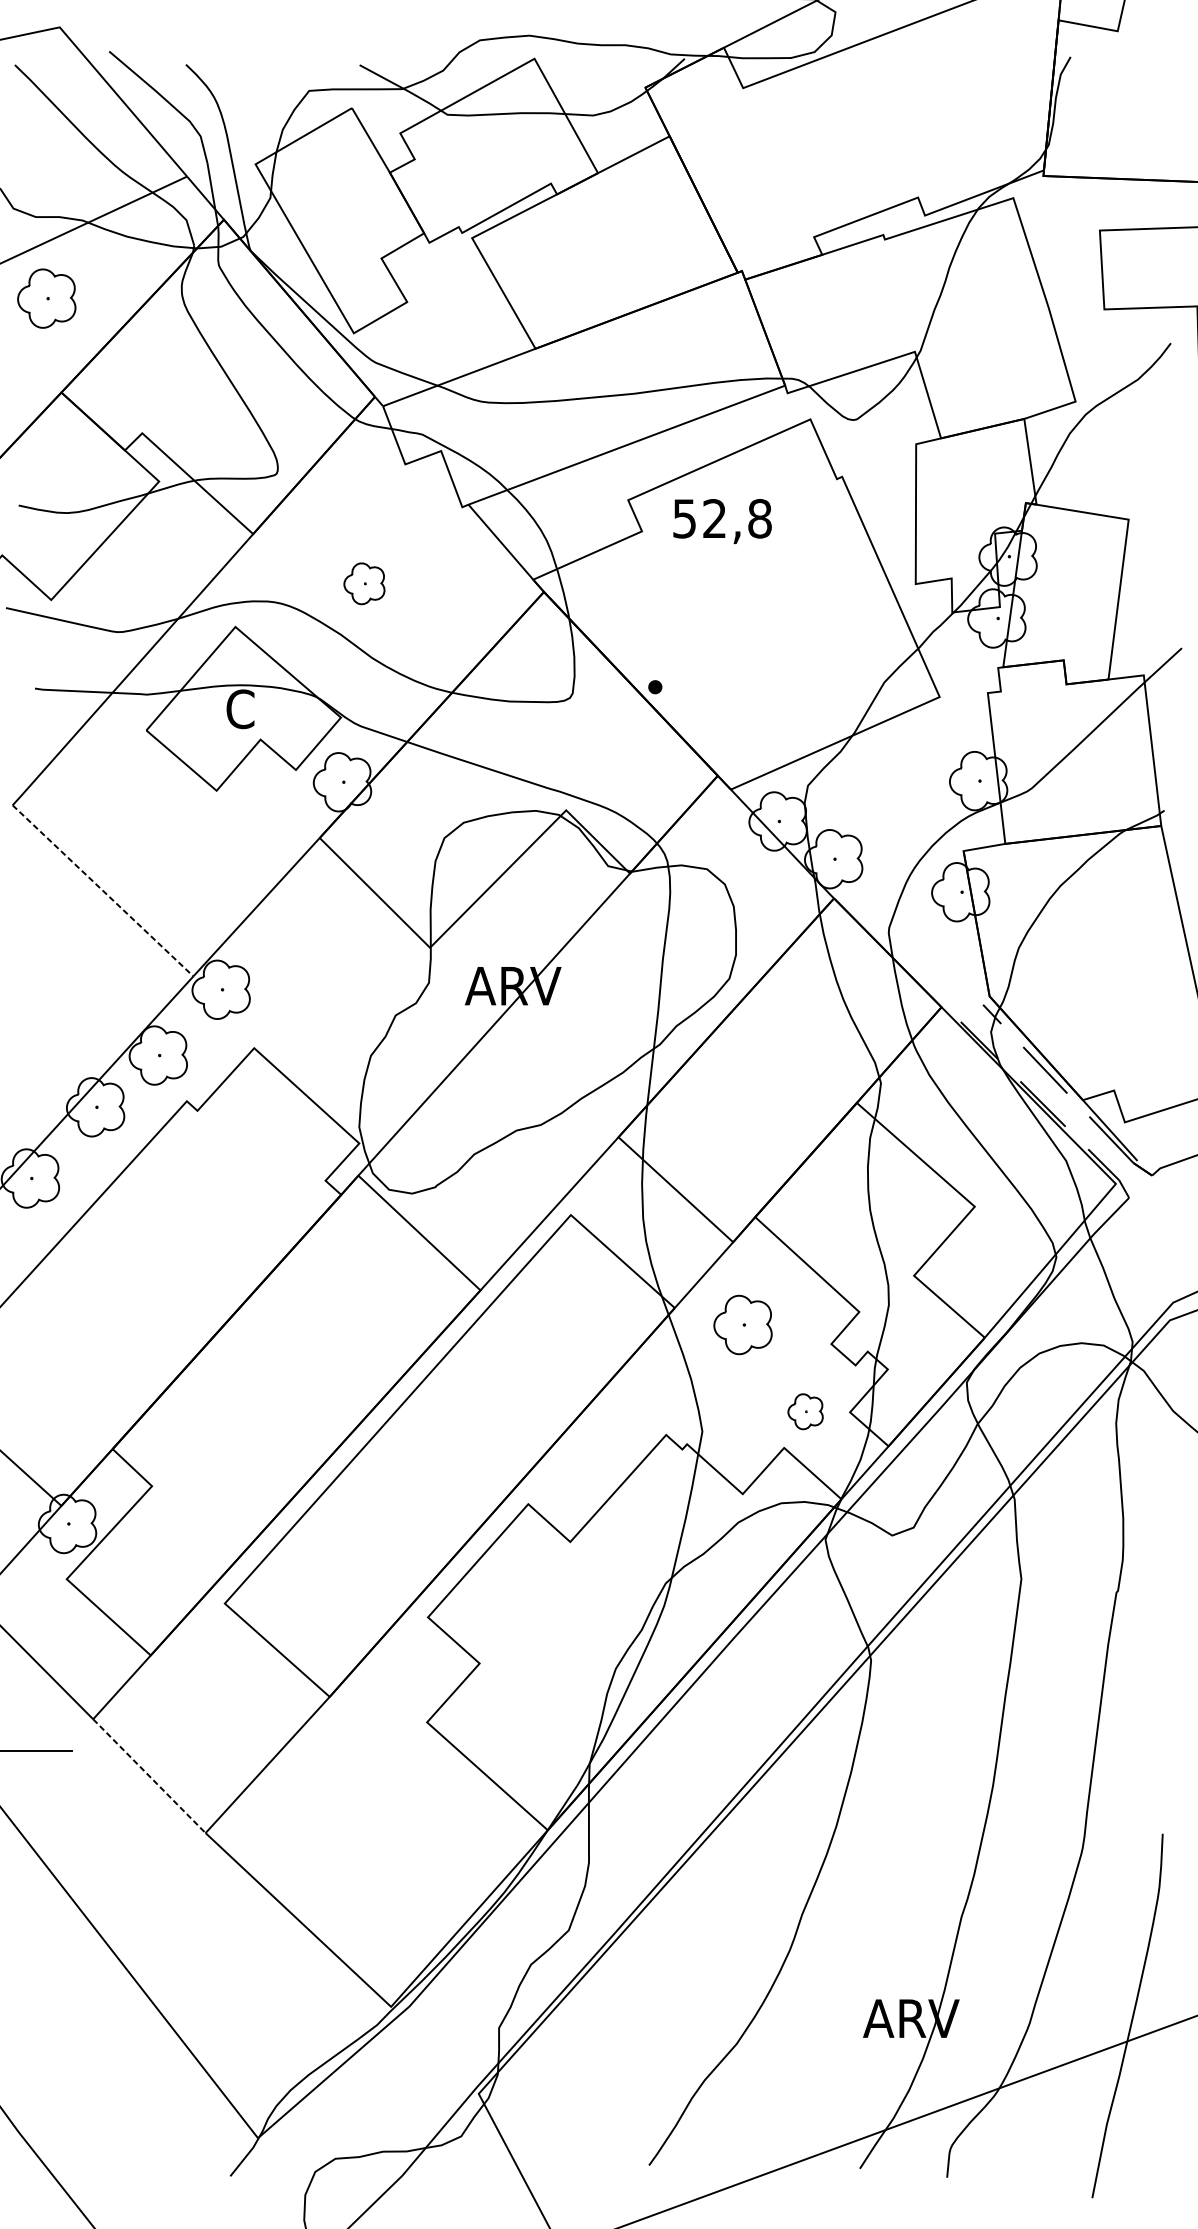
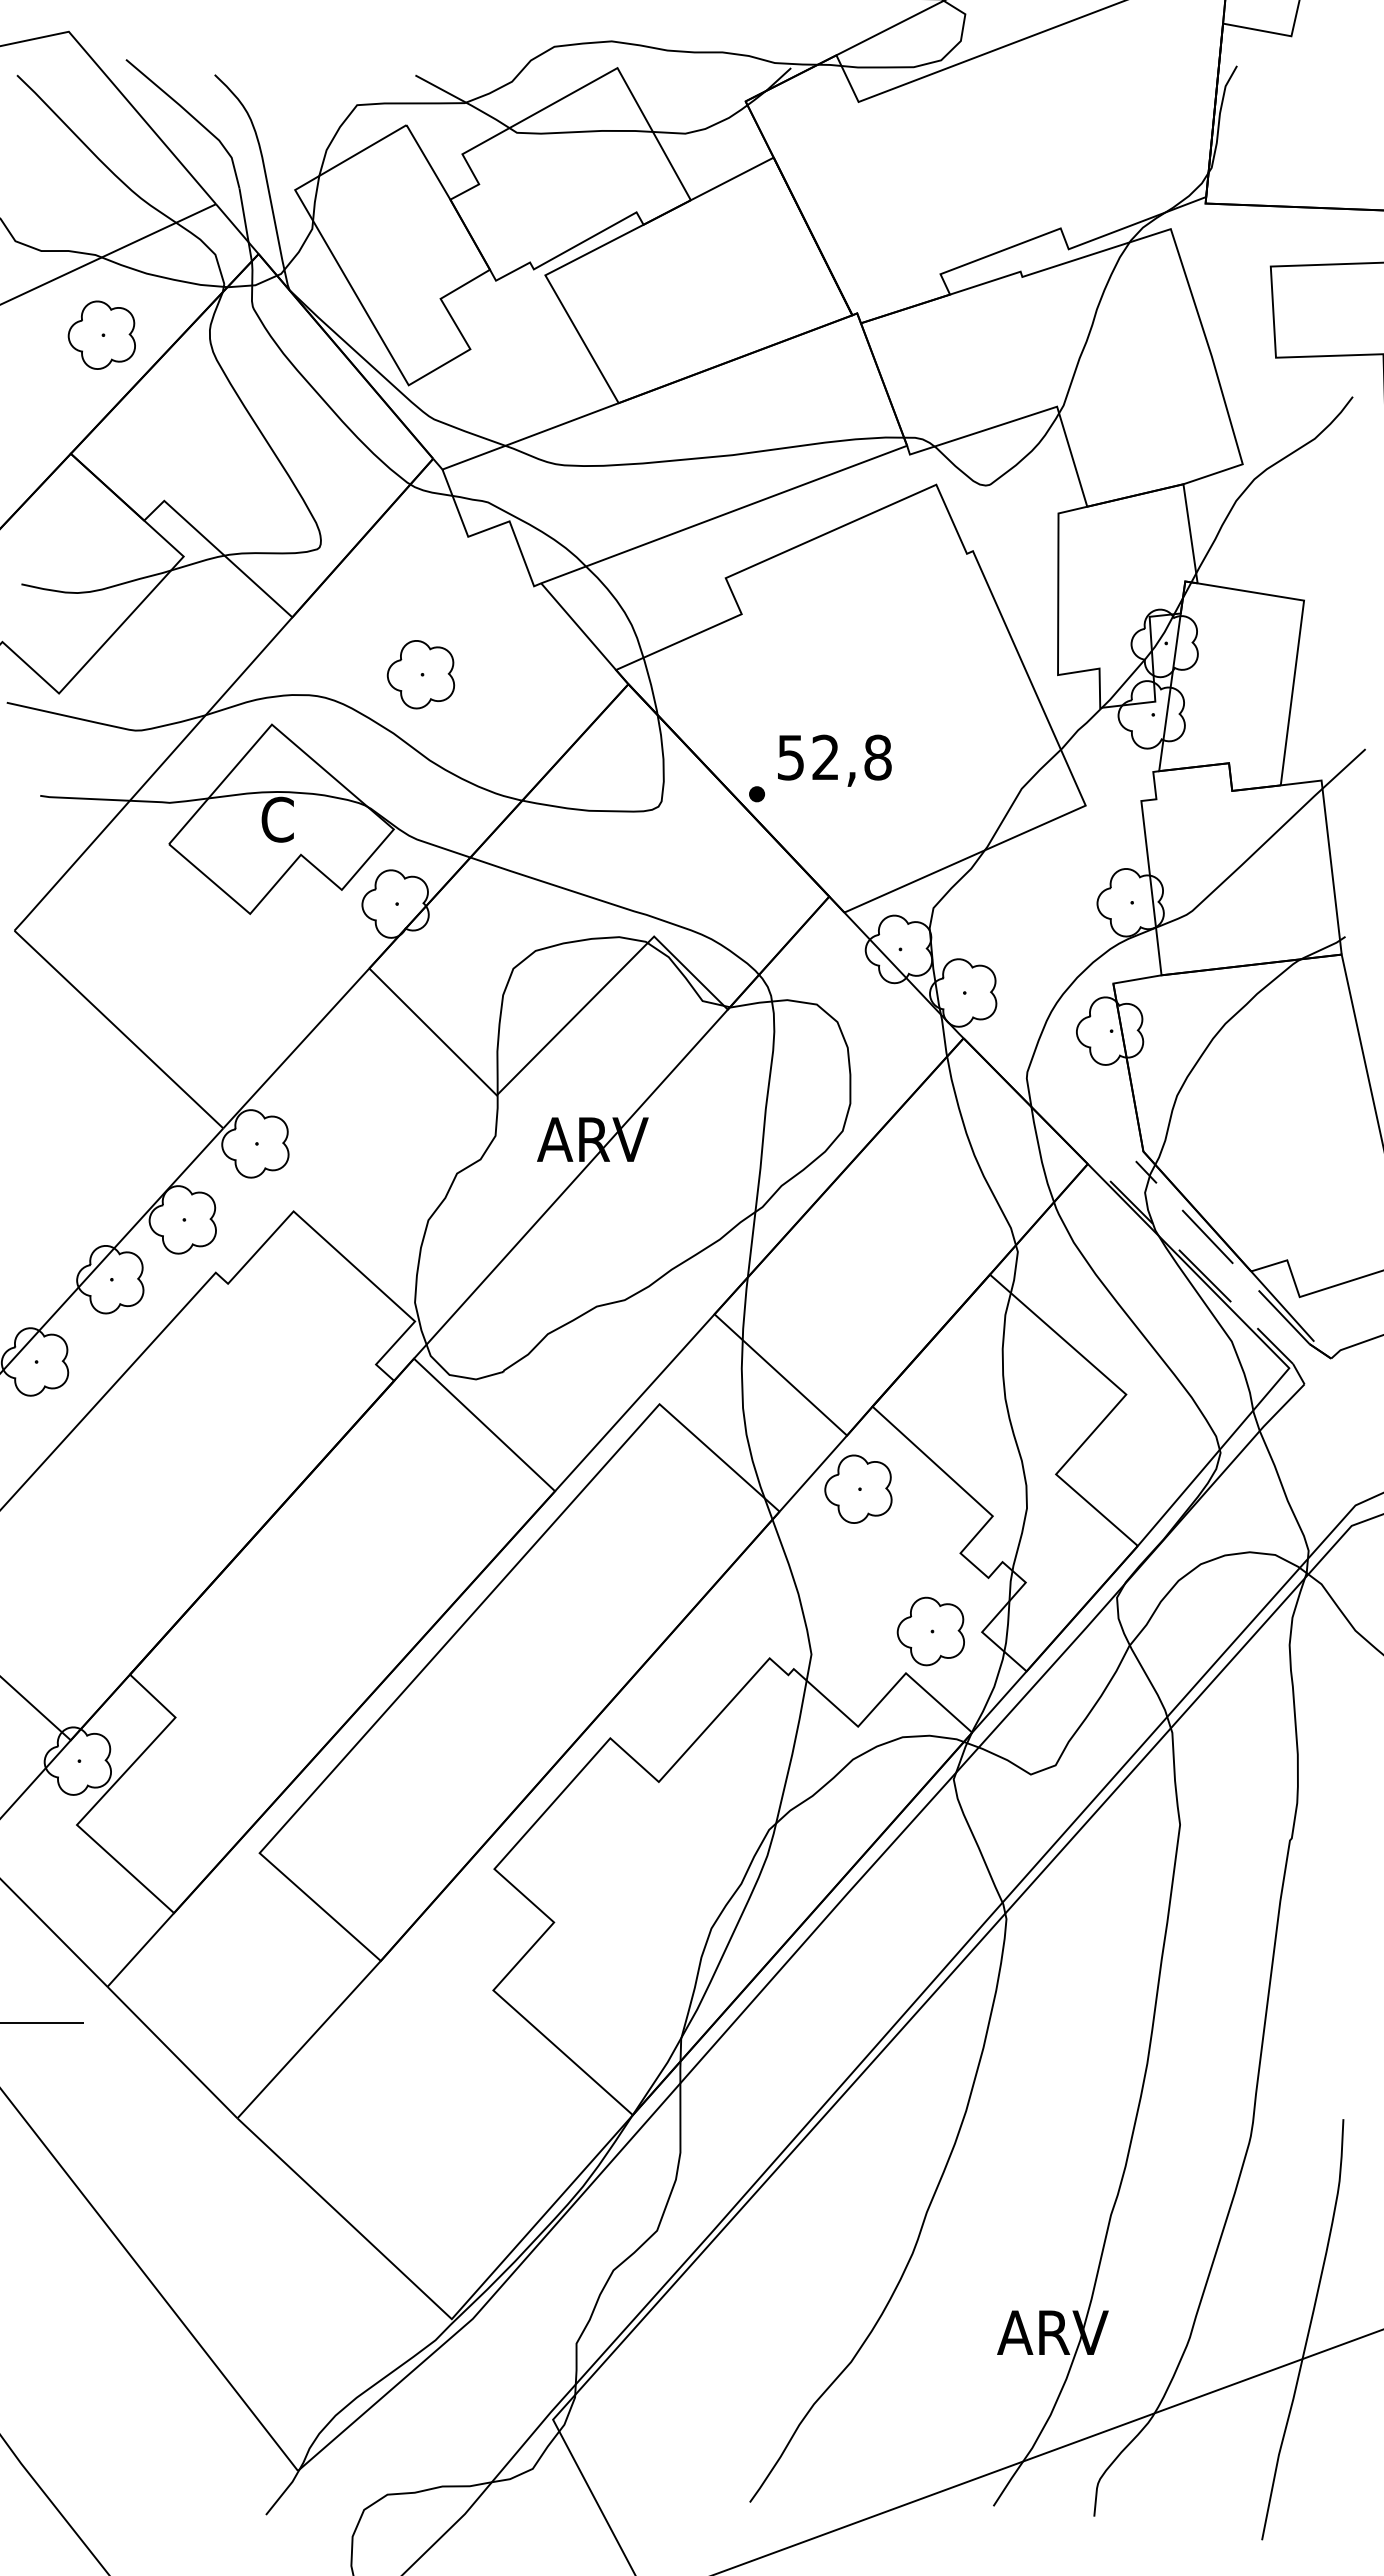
part: (46, 297) -> (101, 334), moved
text: (722, 521) -> (834, 760), moved
part: (364, 583) -> (420, 674), size x1.43
line: (102, 890) -> (118, 1029), dashed -> solid
part: (743, 1324) -> (858, 1488), moved
part: (805, 1411) -> (930, 1631), size x1.67
line: (149, 1776) -> (172, 2052), dashed -> solid

